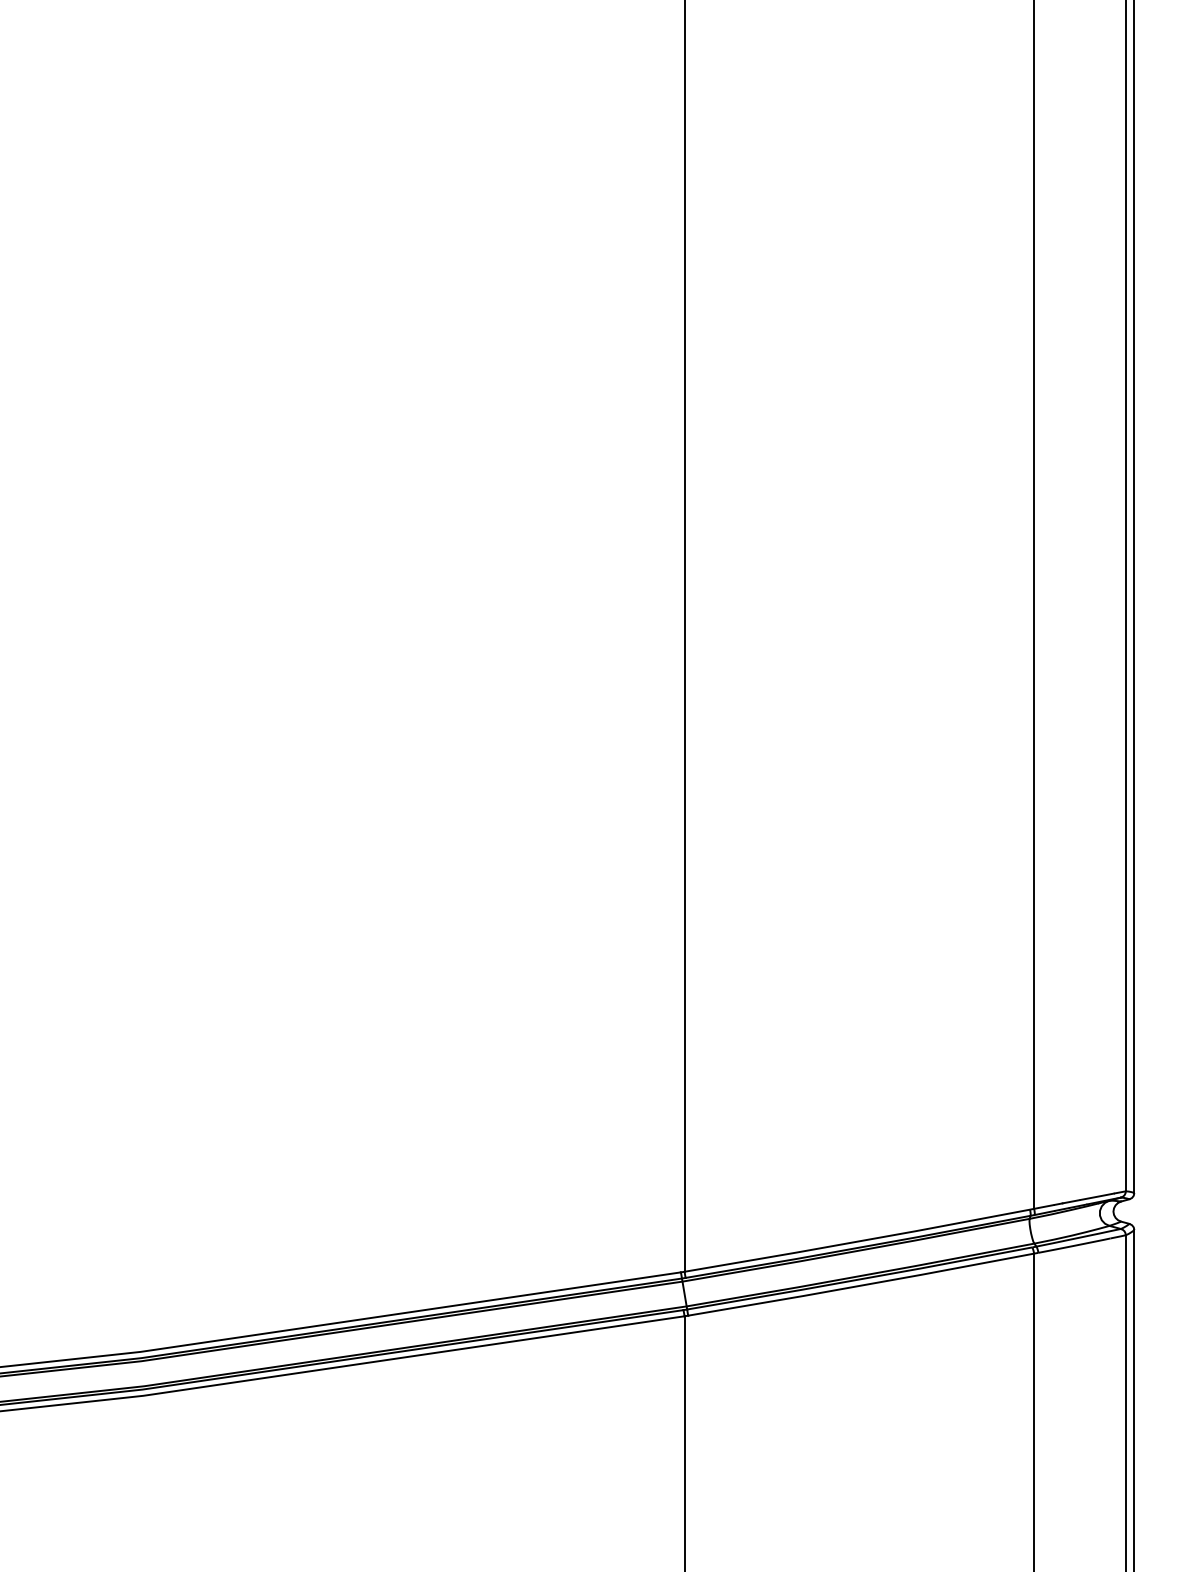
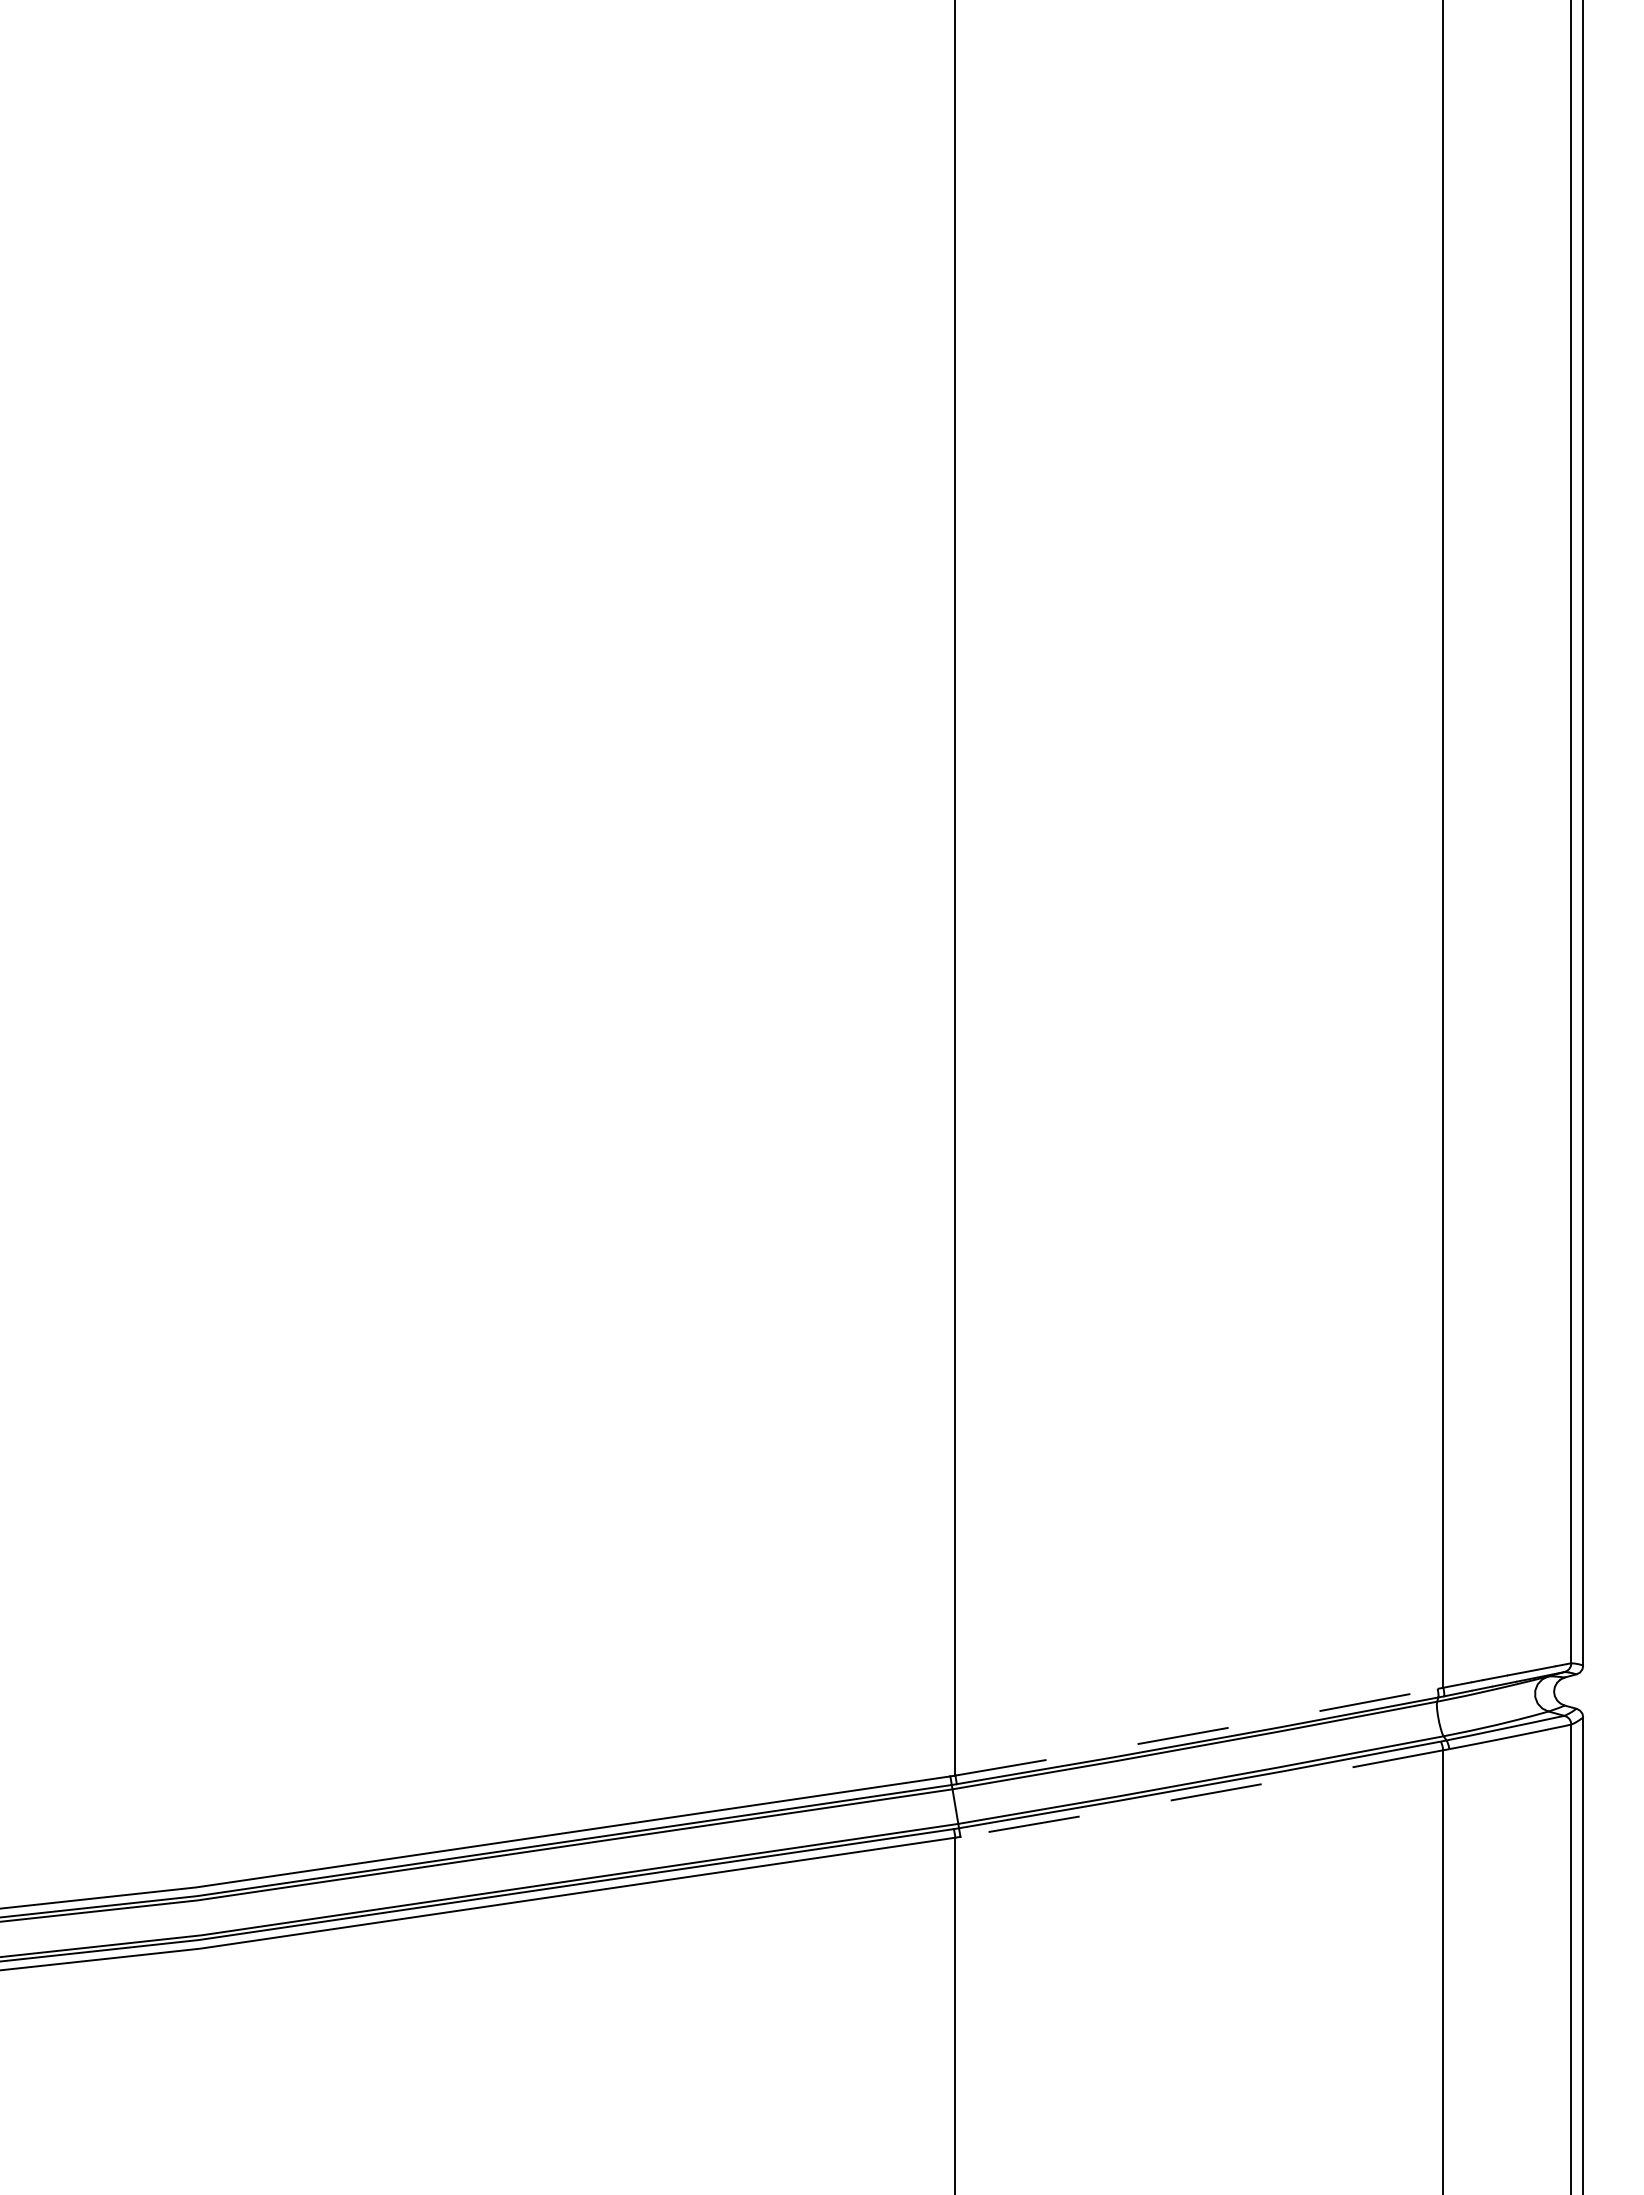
line: (857, 1241) -> (1196, 1733), solid -> dashed
line: (861, 1285) -> (1202, 1794), solid -> dashed

